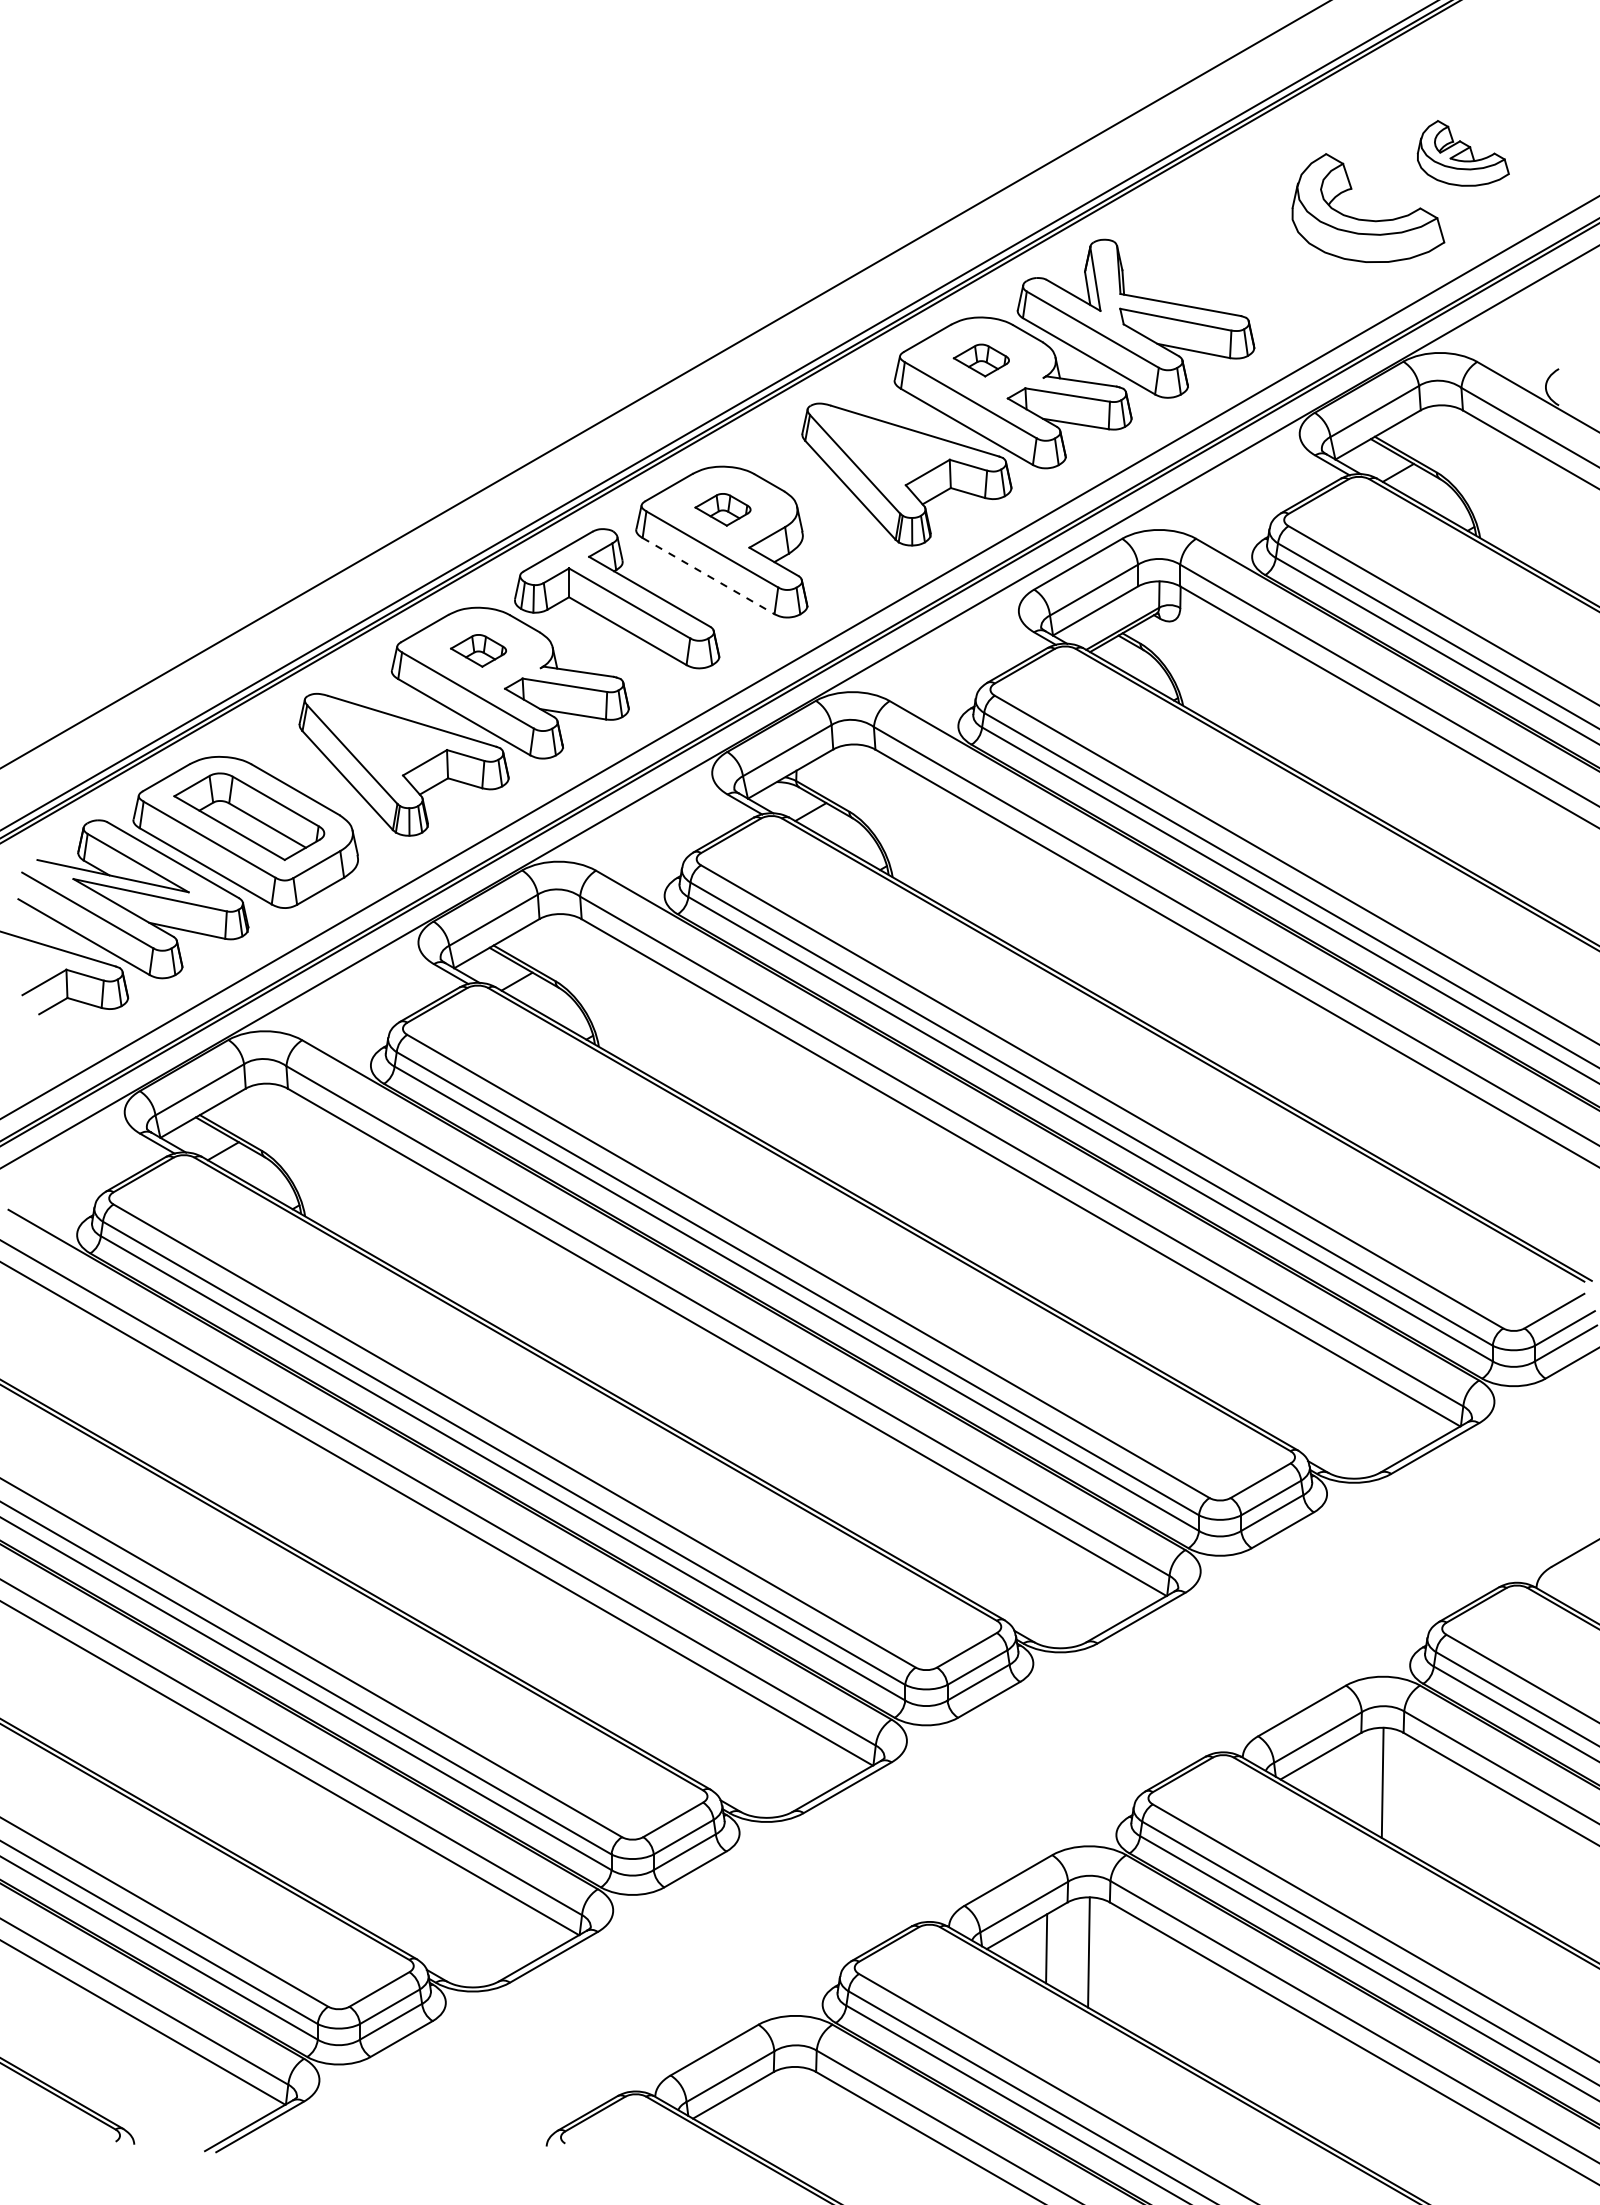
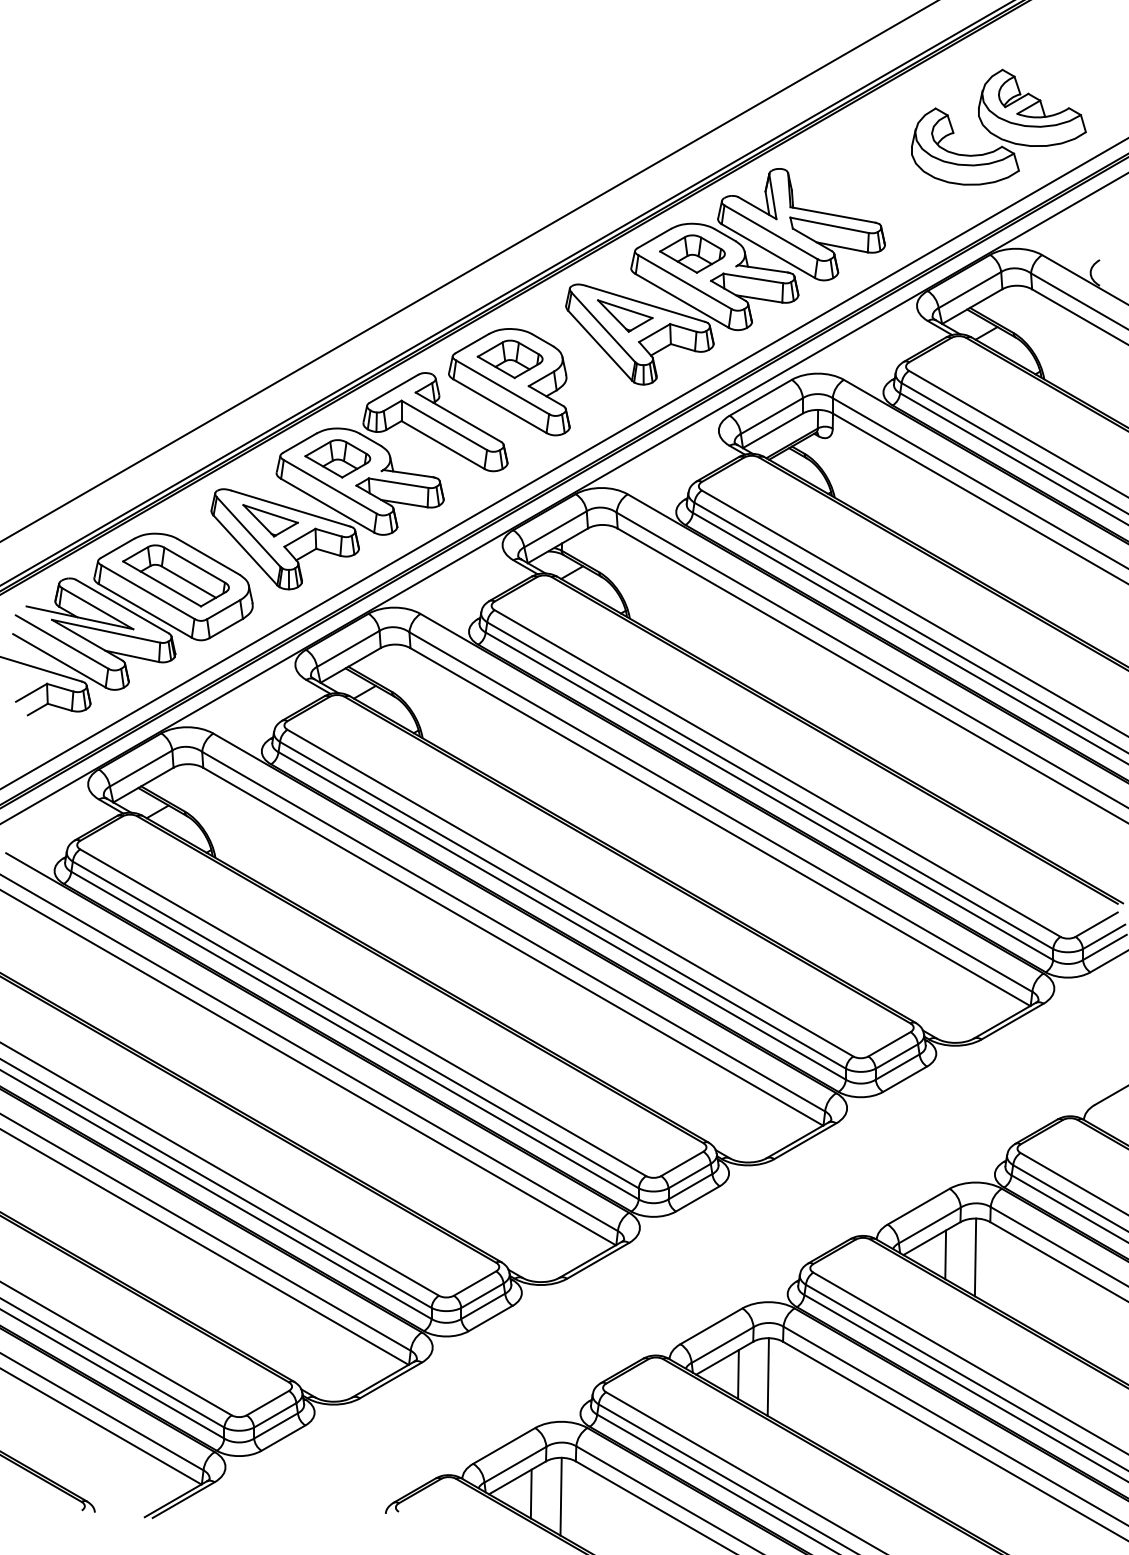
part: (1463, 153) -> (1032, 108), size x1.67
part: (981, 360) -> (692, 254), size x1.67
part: (885, 448) -> (624, 316), added
part: (722, 509) -> (509, 359), size x1.67
line: (709, 576) -> (500, 406), dashed -> solid
part: (478, 650) -> (337, 458), size x1.67
part: (382, 738) -> (269, 520), added
line: (1339, 1778) -> (945, 1254), added
line: (752, 2117) -> (530, 1493), added
line: (795, 2121) -> (561, 1496), added

